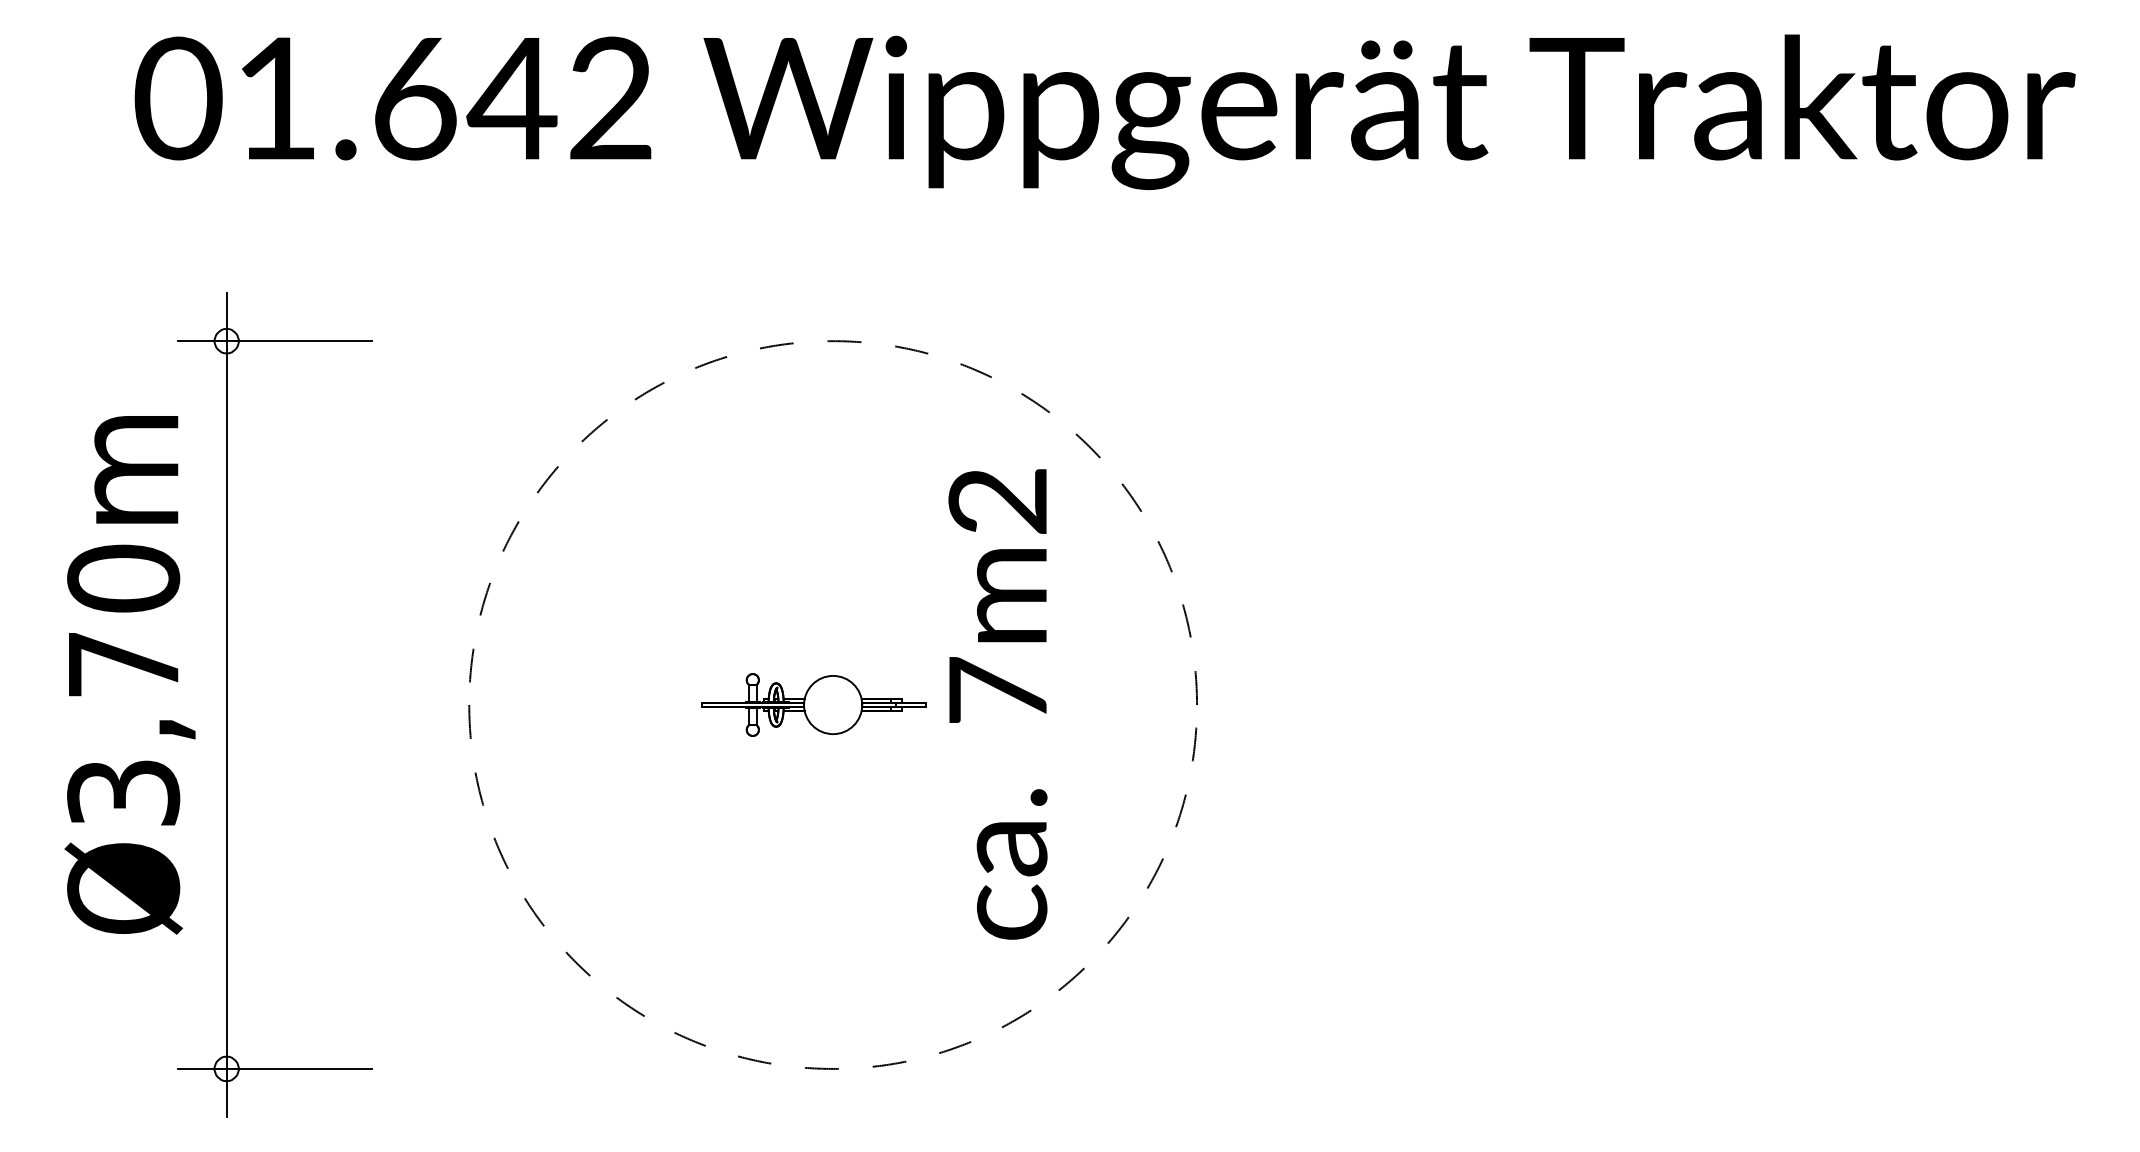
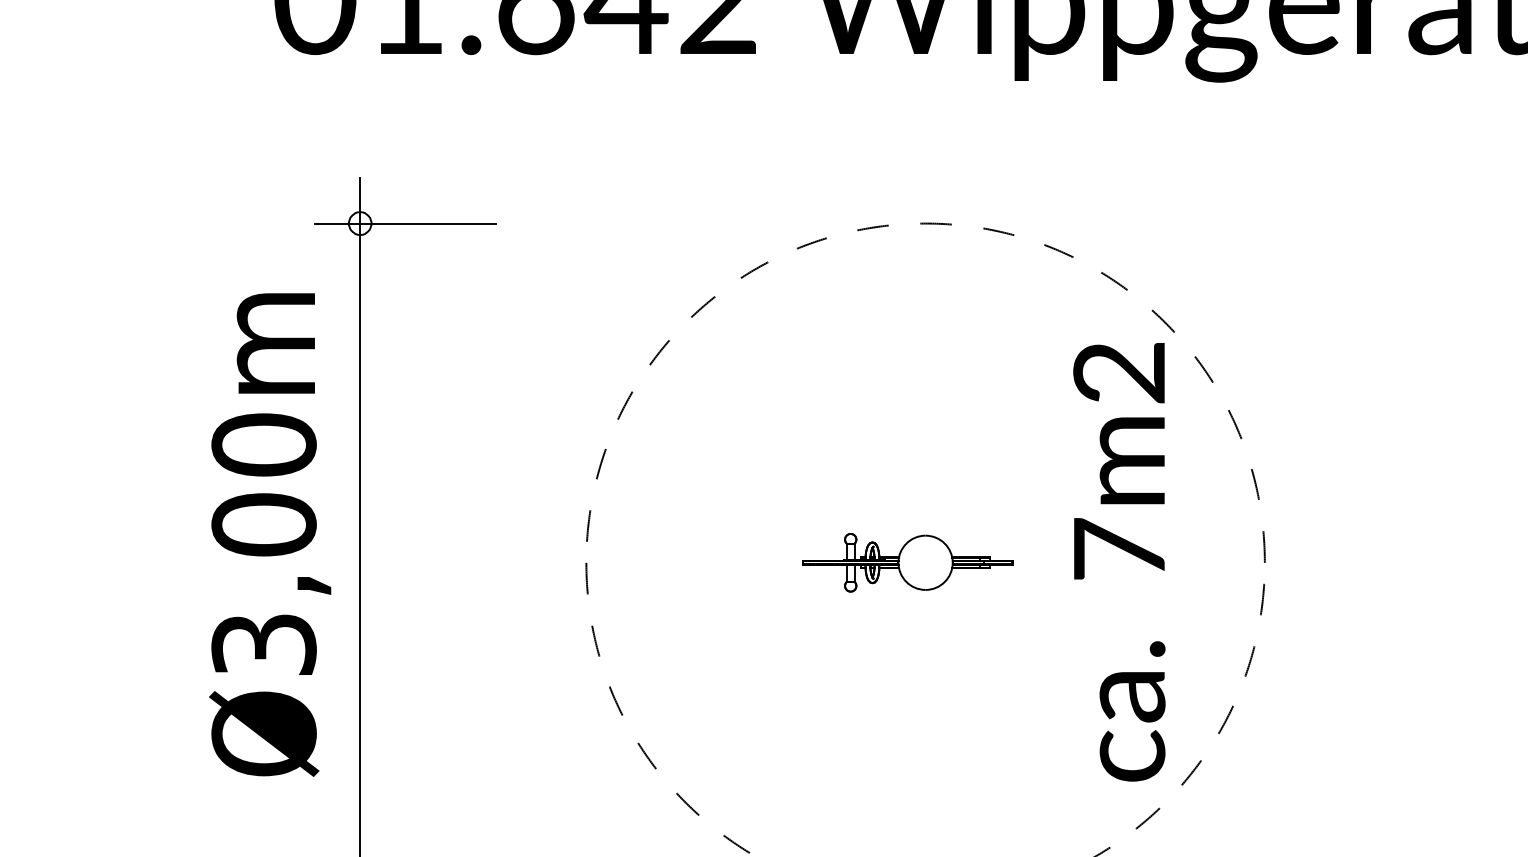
text: (123, 664) -> (263, 525), Ø3,70m -> Ø3,00m
text: (997, 704) -> (1118, 562), moved

